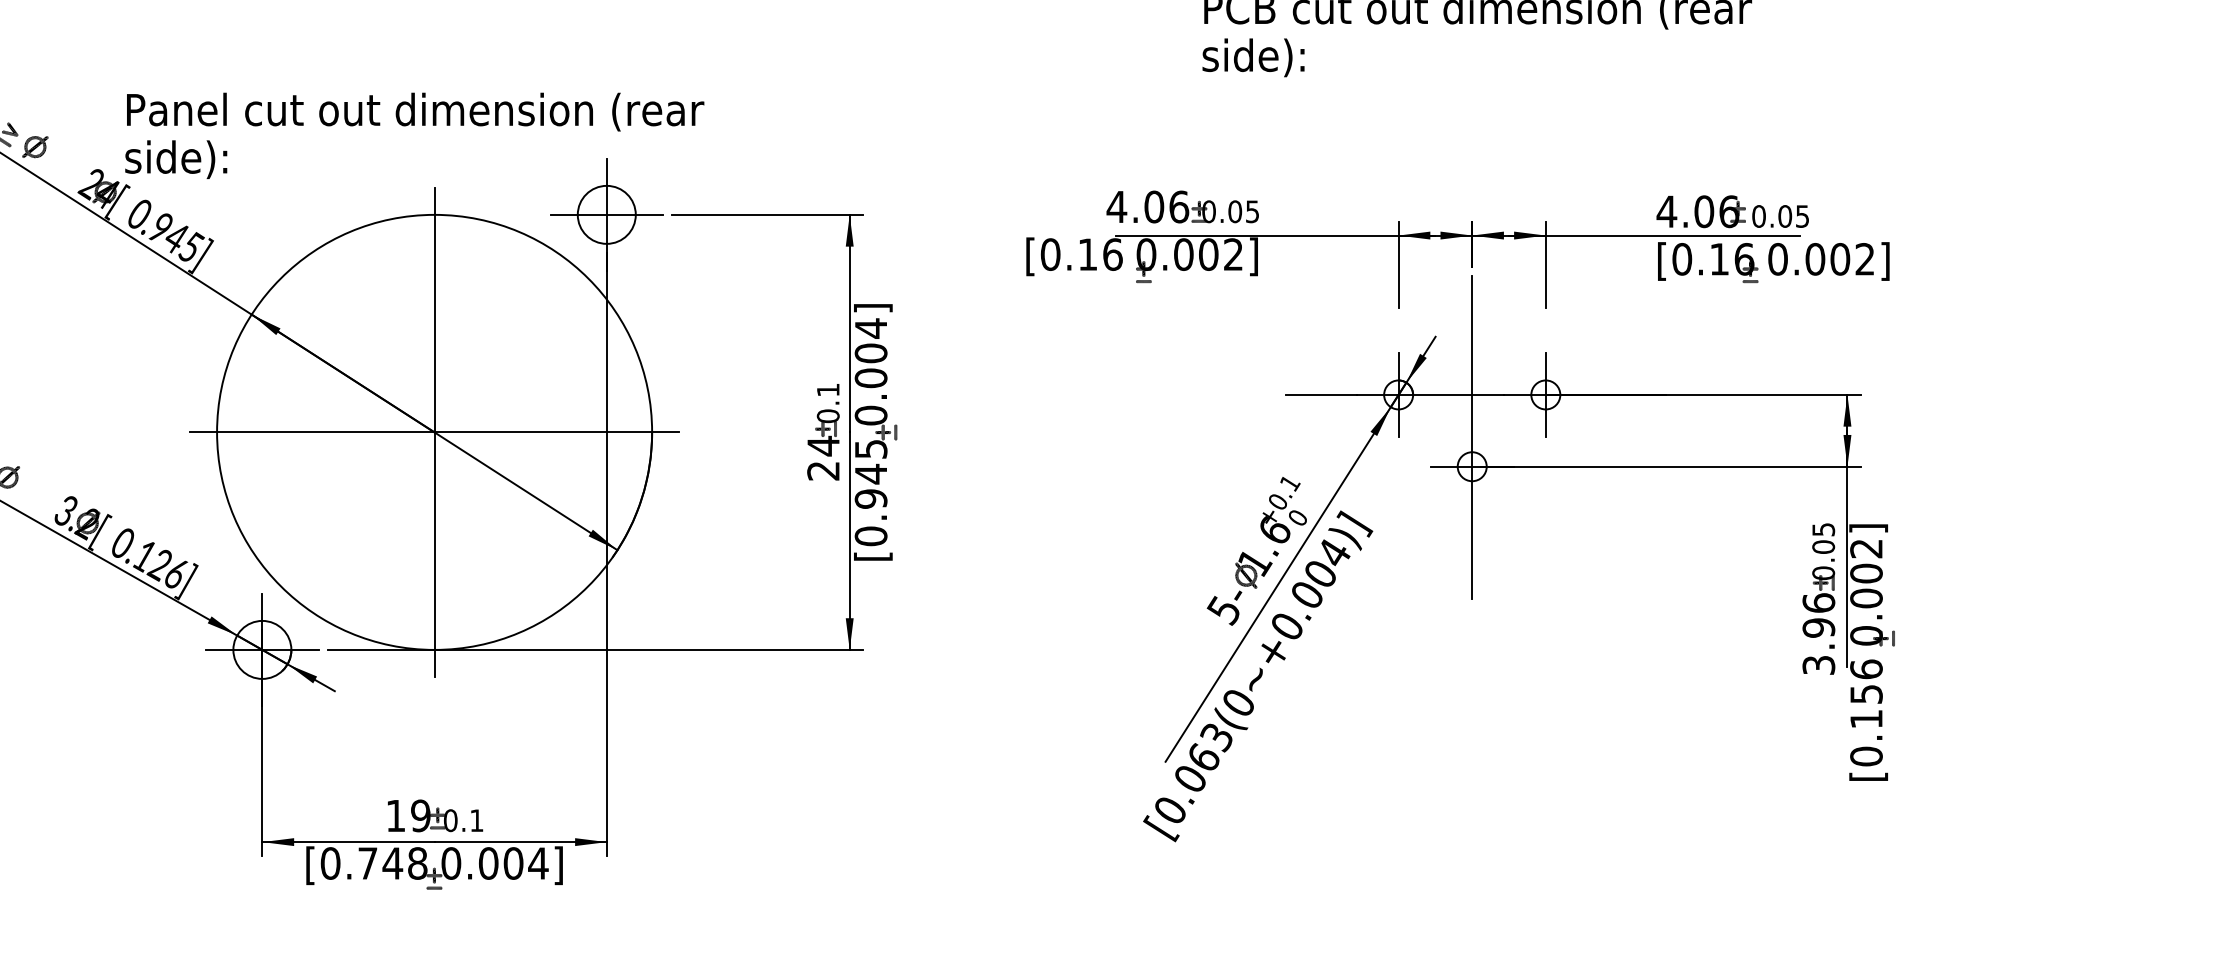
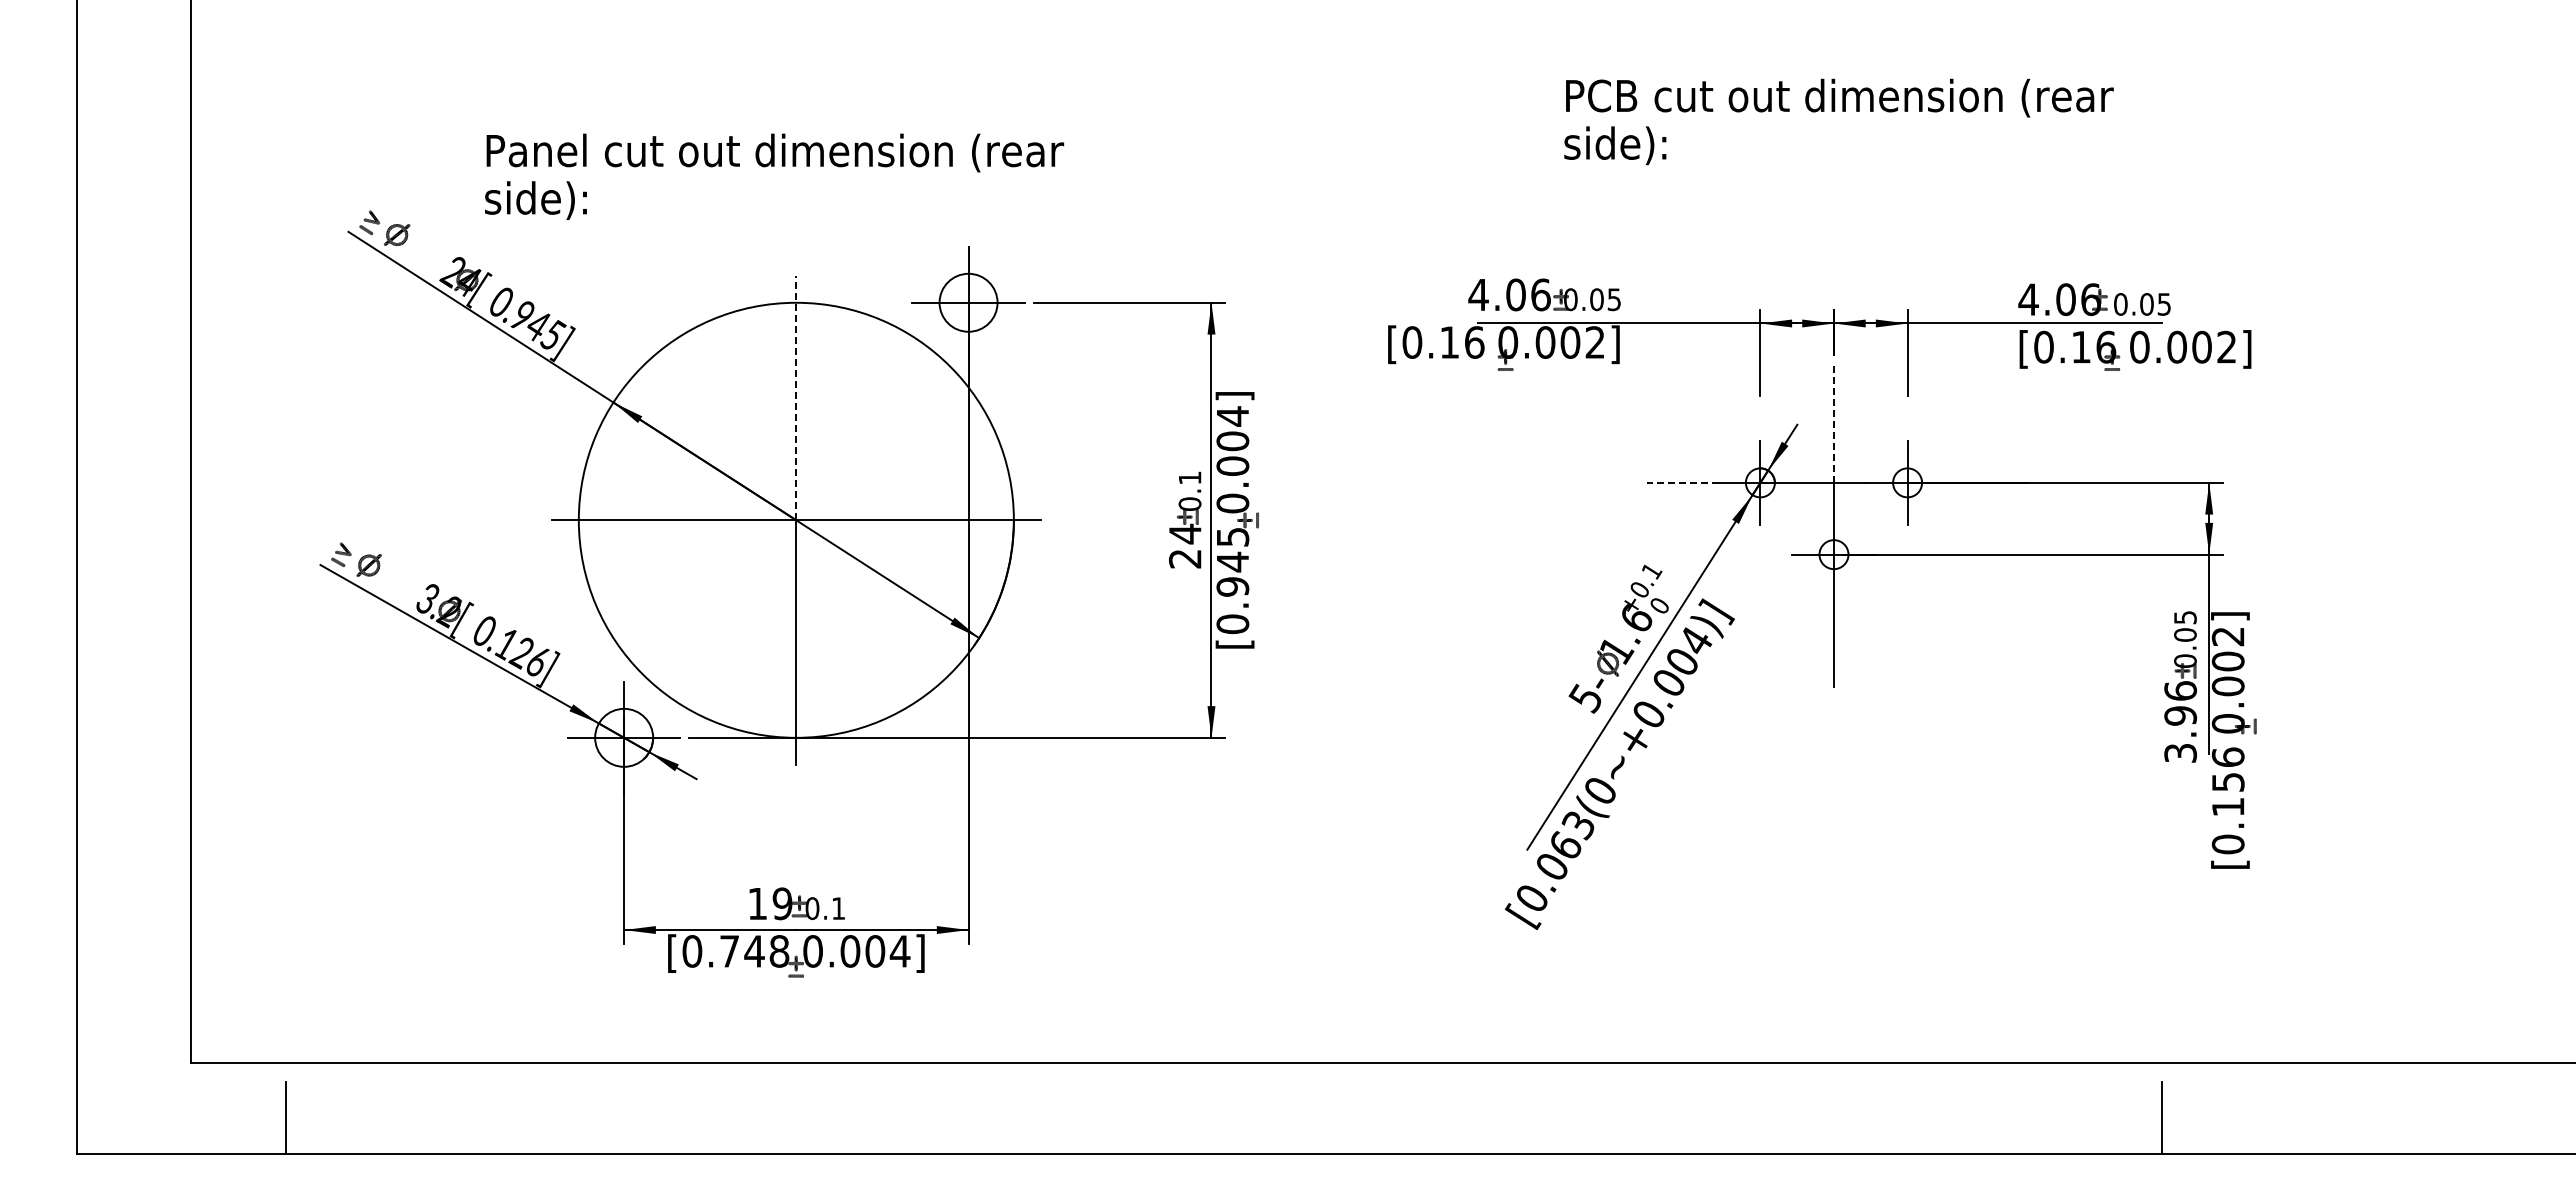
text: (414, 135) -> (774, 176), moved
line: (434, 309) -> (796, 397), solid -> dashed
line: (1471, 334) -> (1833, 422), solid -> dashed
line: (1321, 394) -> (1683, 482), solid -> dashed

